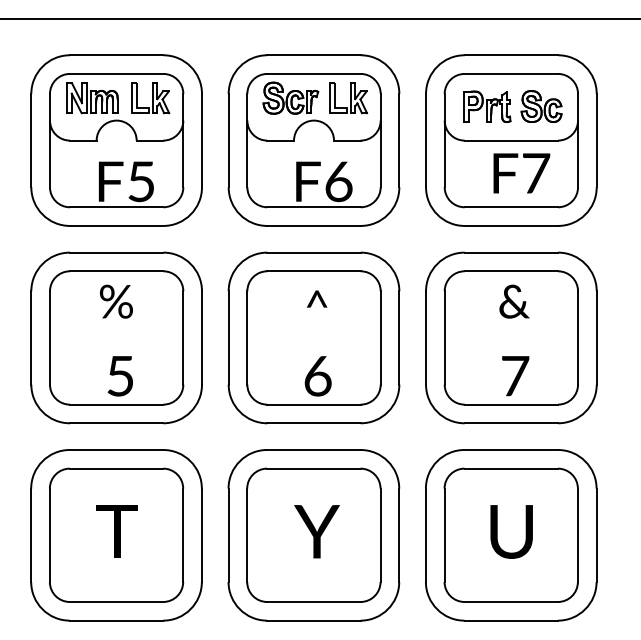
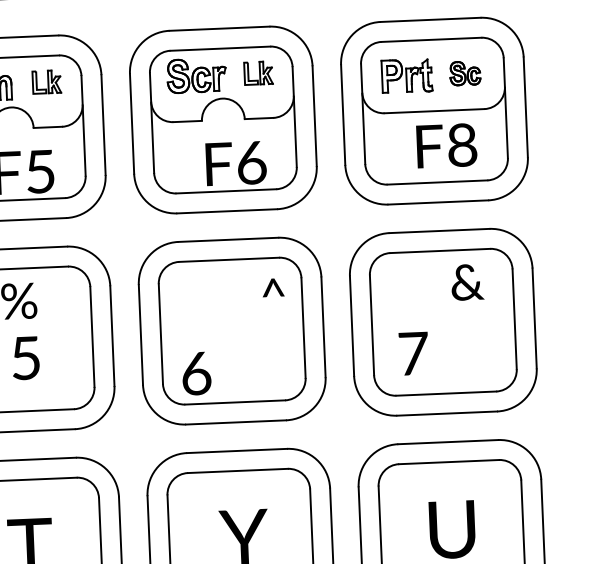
part: (150, 98) -> (46, 82), size x0.7
part: (348, 98) -> (258, 73), size x0.7
part: (541, 106) -> (465, 73), size x0.7
text: (536, 173) -> (462, 145), F7 -> F8
text: (317, 298) -> (273, 287), moved
text: (514, 301) -> (467, 282), moved
text: (119, 376) -> (24, 358), moved
text: (317, 376) -> (195, 373), moved
text: (515, 376) -> (413, 354), moved

